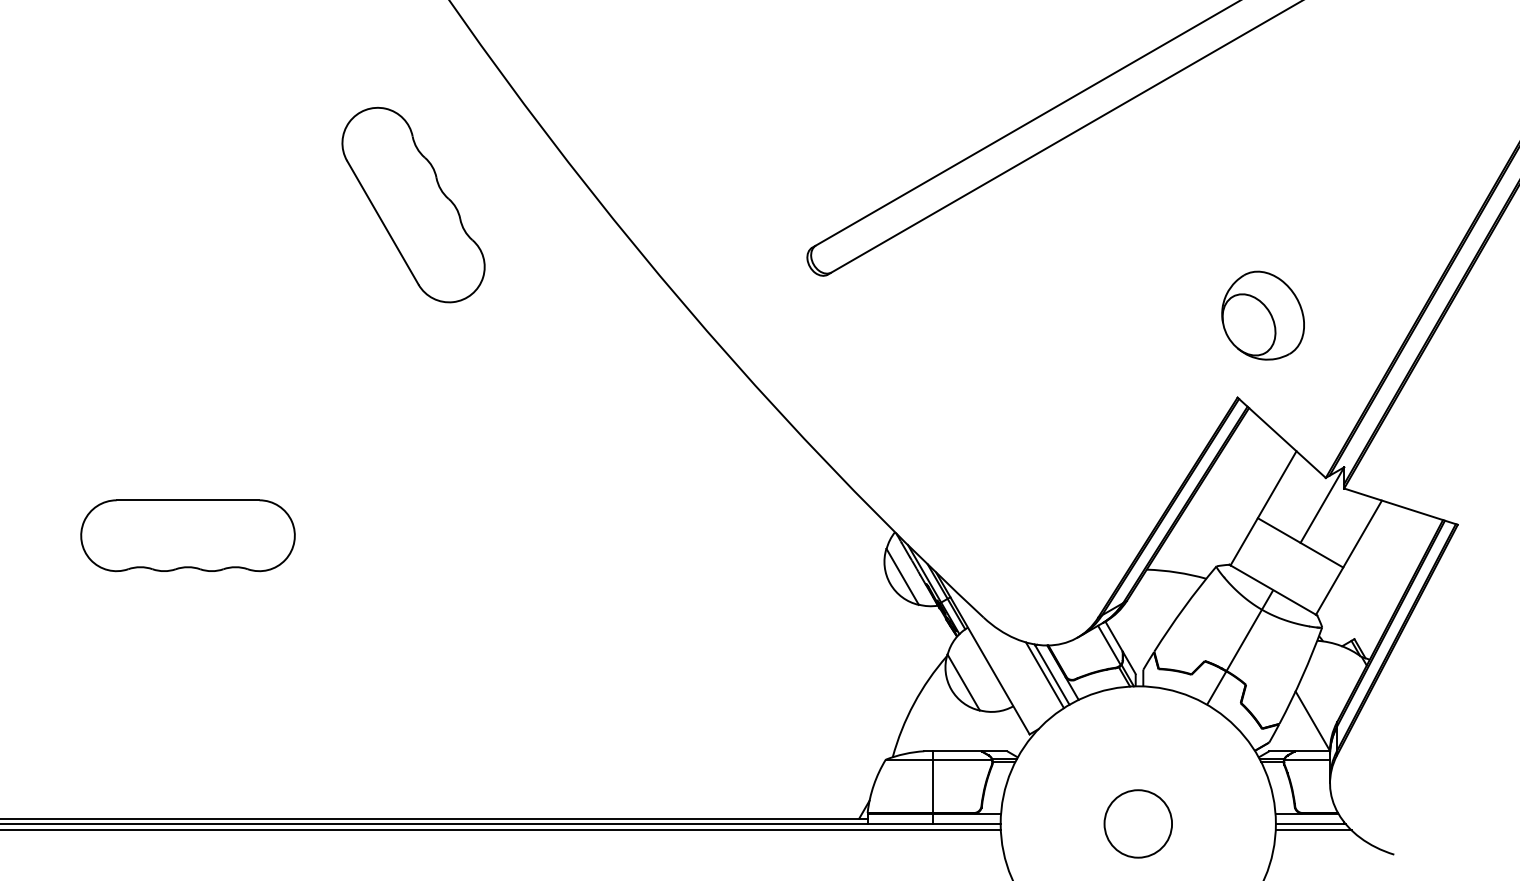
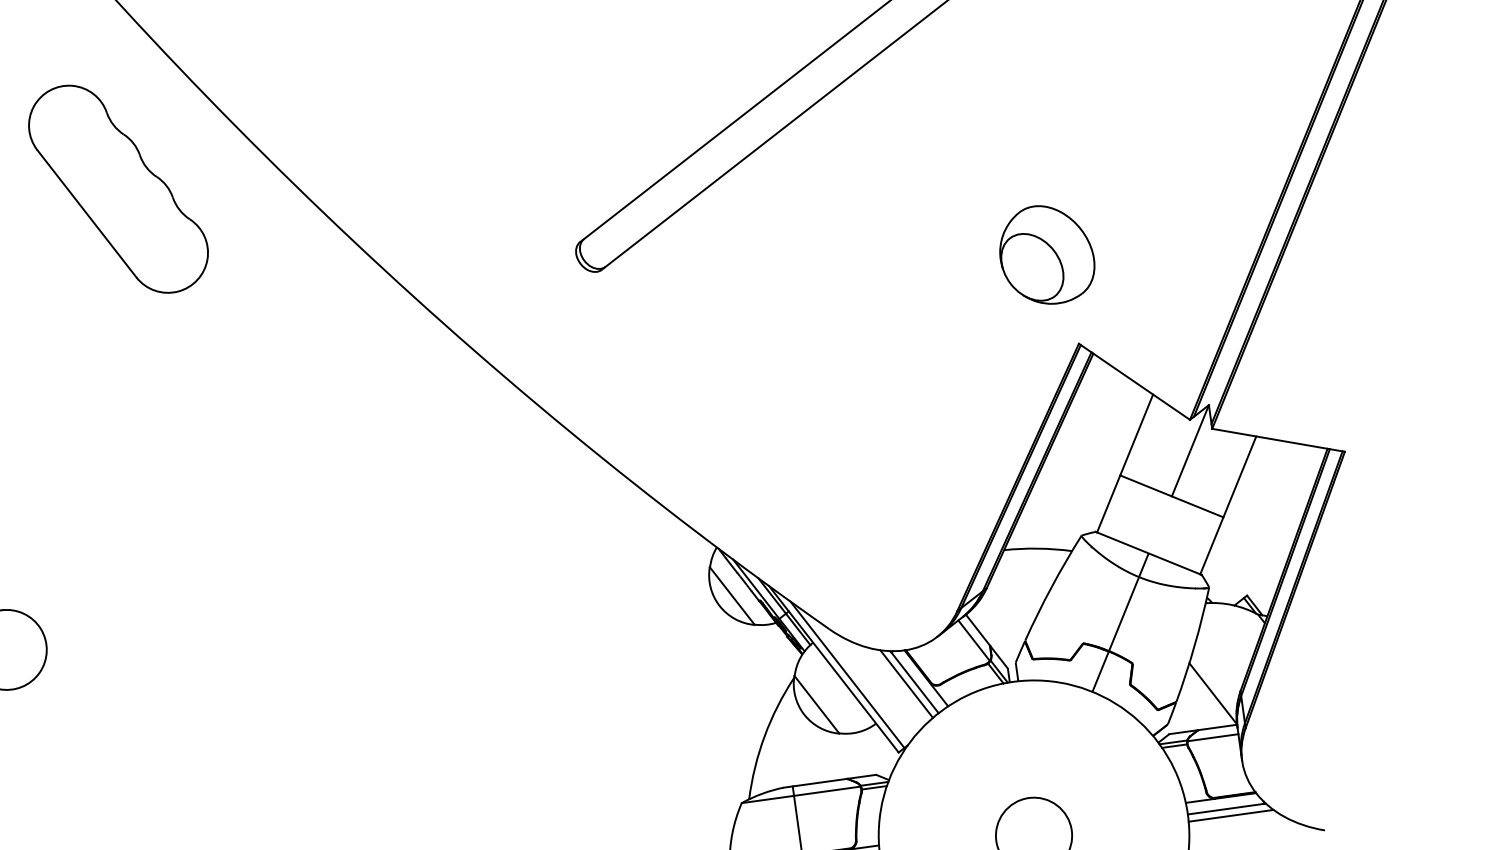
part: (413, 204) -> (118, 188), moved
part: (1262, 315) -> (1045, 254), moved
line: (994, 659) -> (847, 674), added

